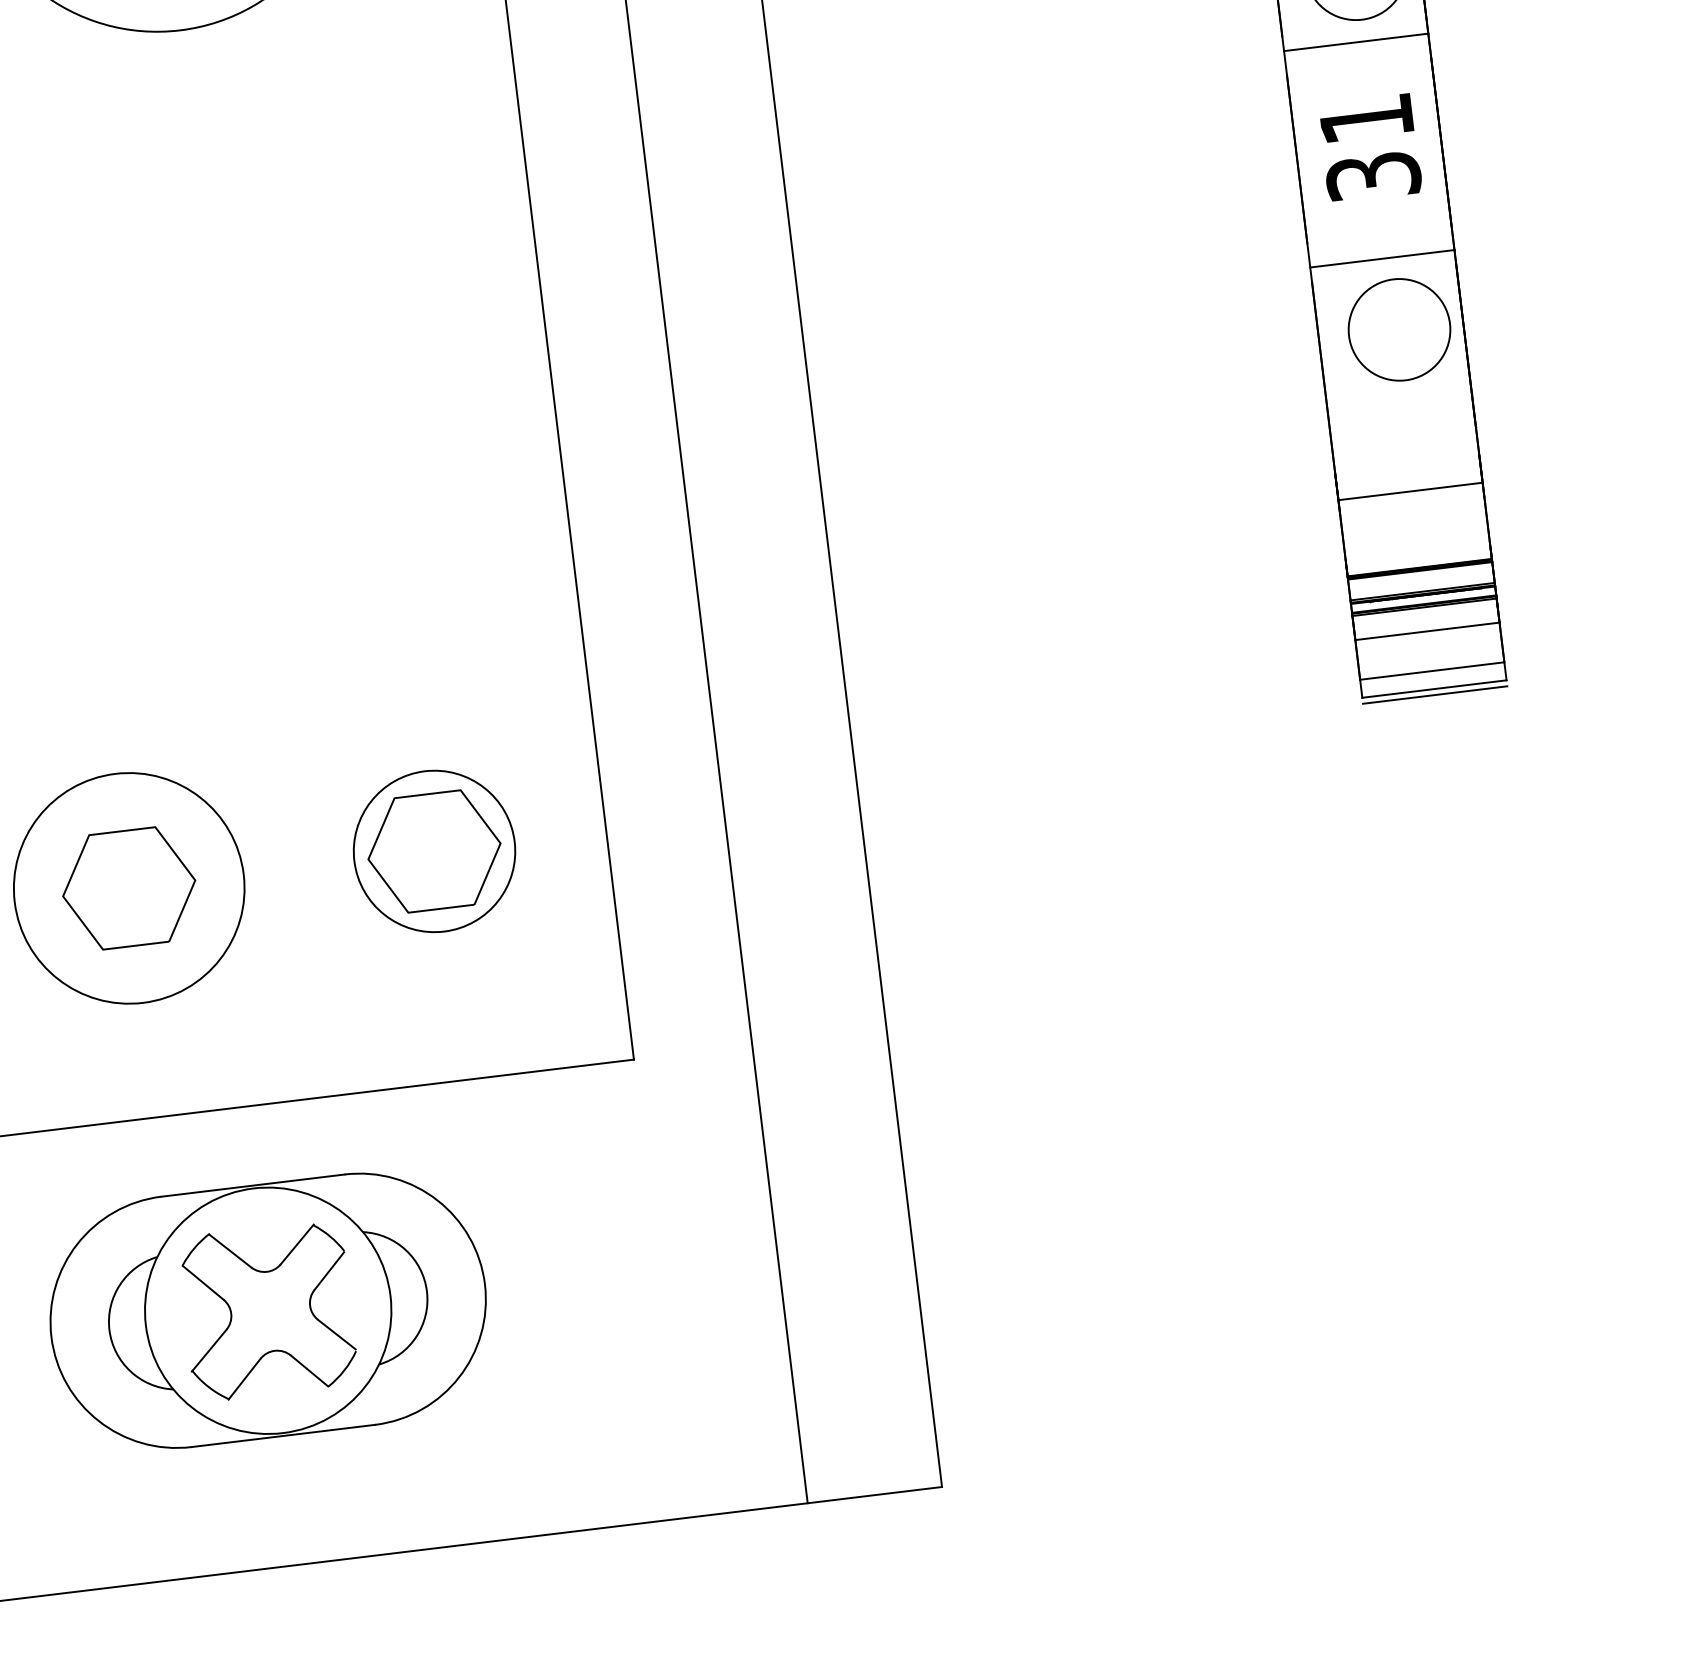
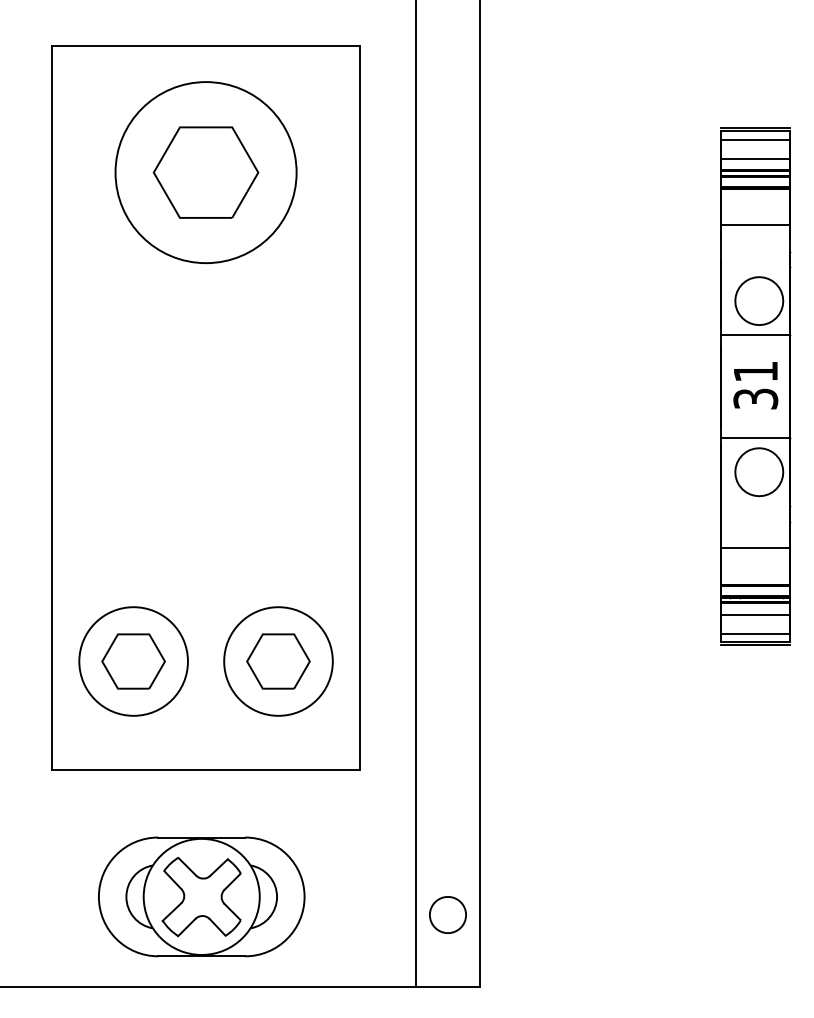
circle: (434, 851) -> (278, 661), size x1.43
part: (267, 1309) -> (201, 896), moved
circle: (855, 1341) -> (447, 914), added

